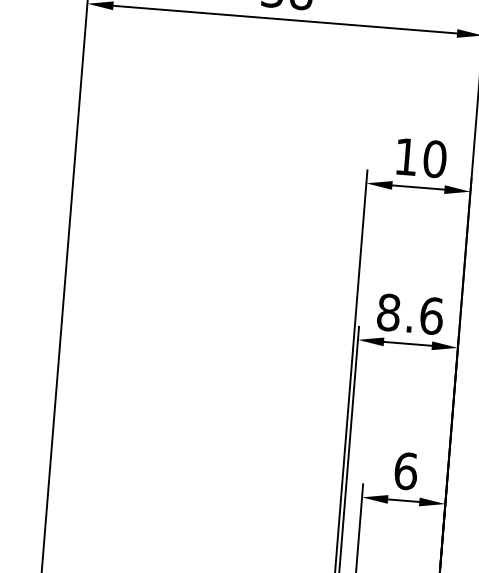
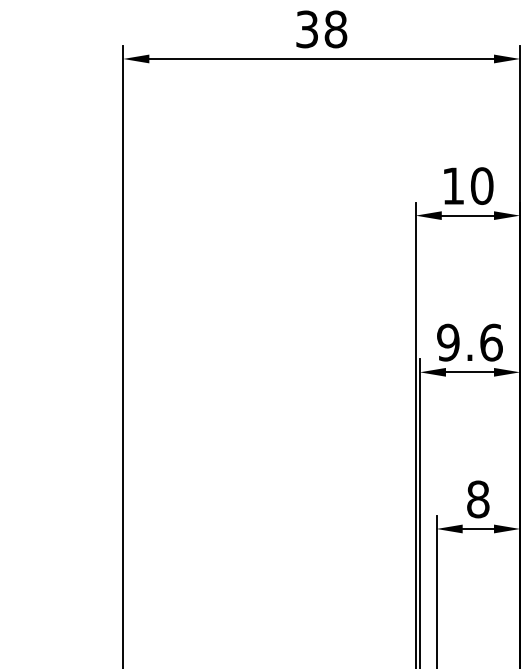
text: (388, 312) -> (448, 342), 8.6 -> 9.6
text: (406, 471) -> (478, 499), 6 -> 8

